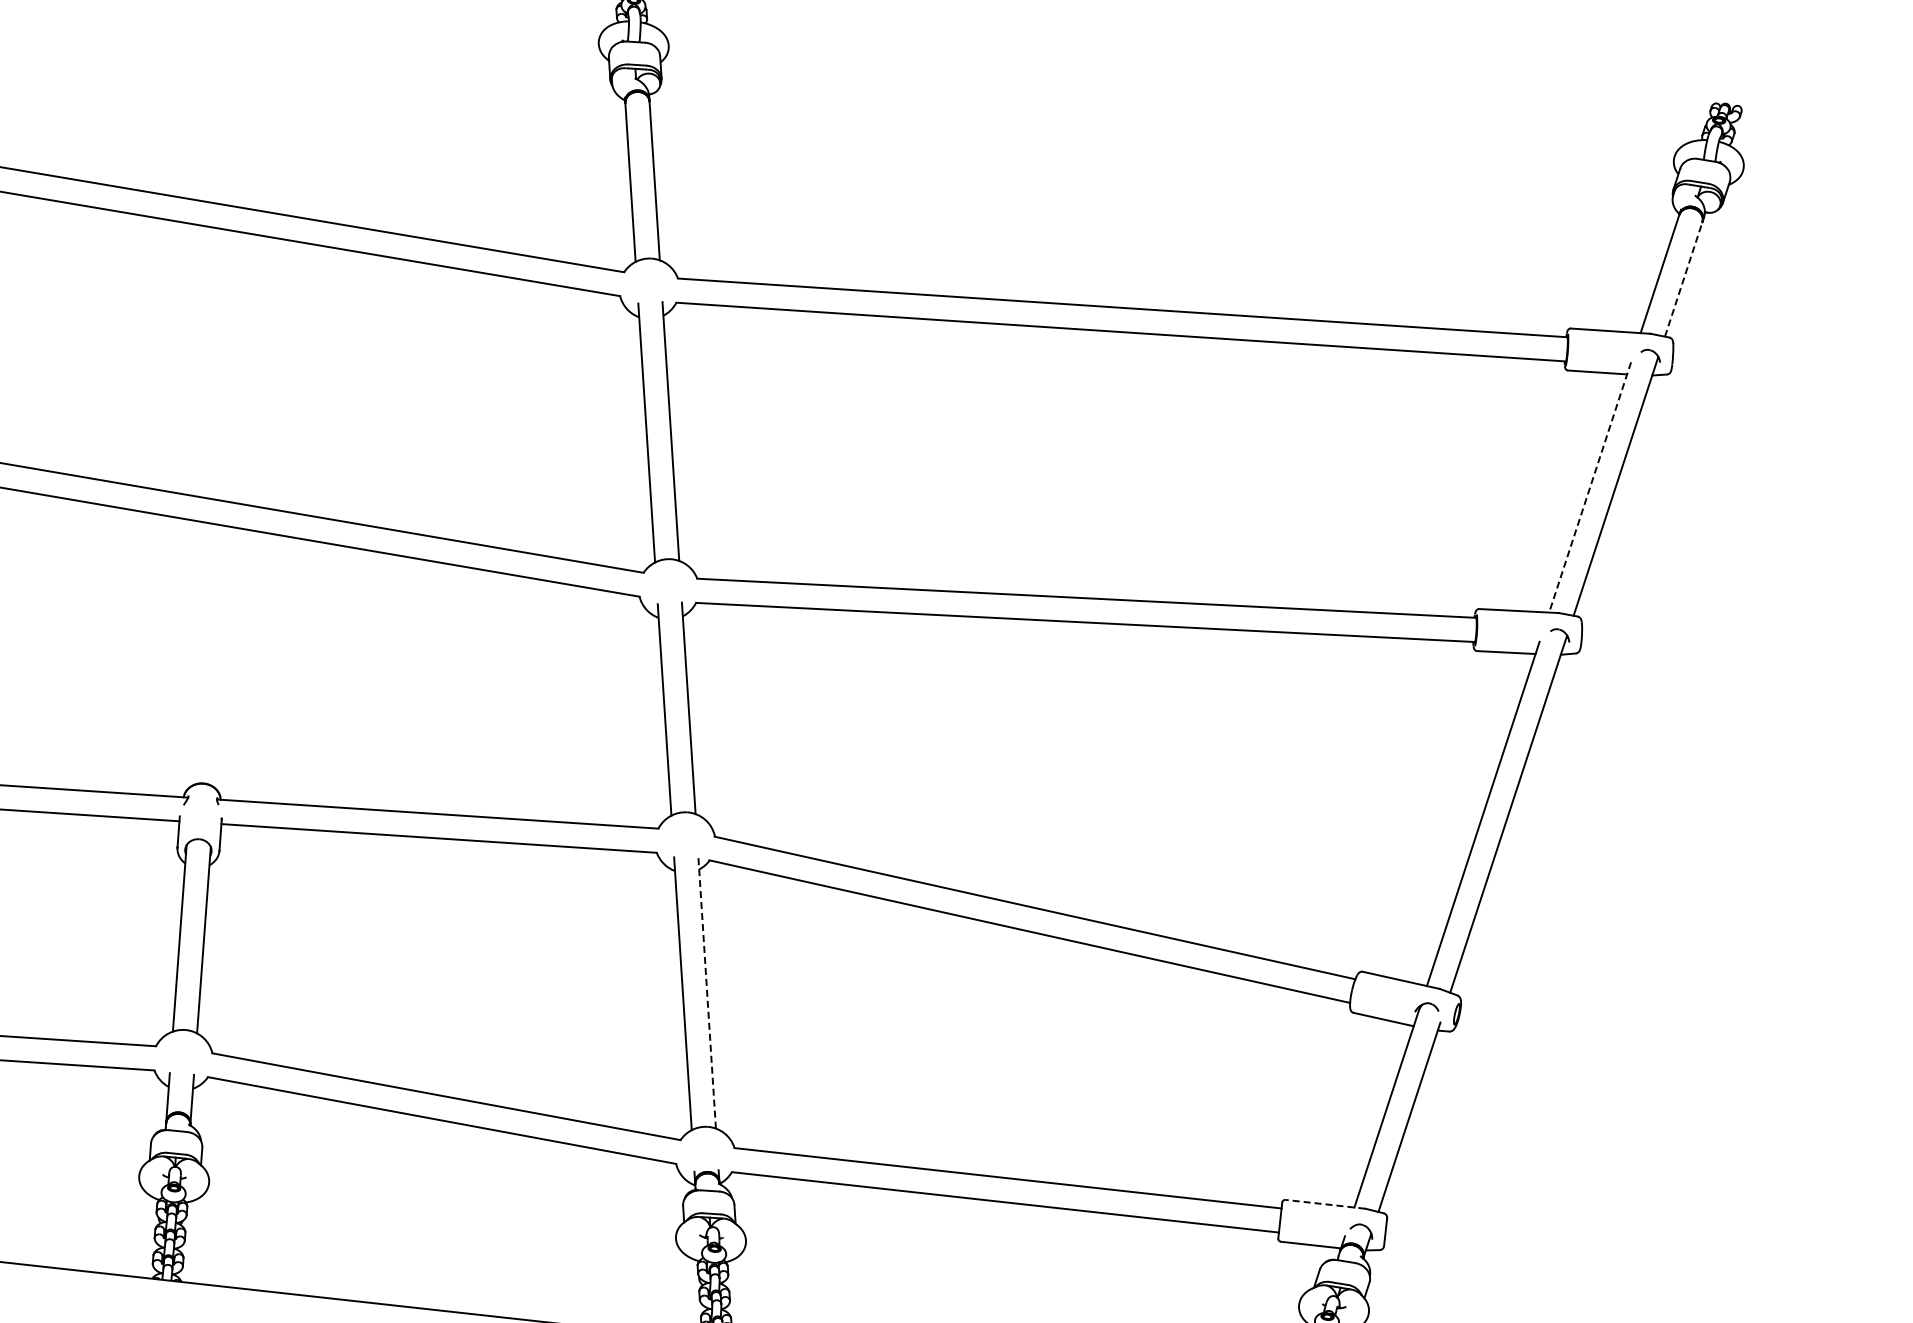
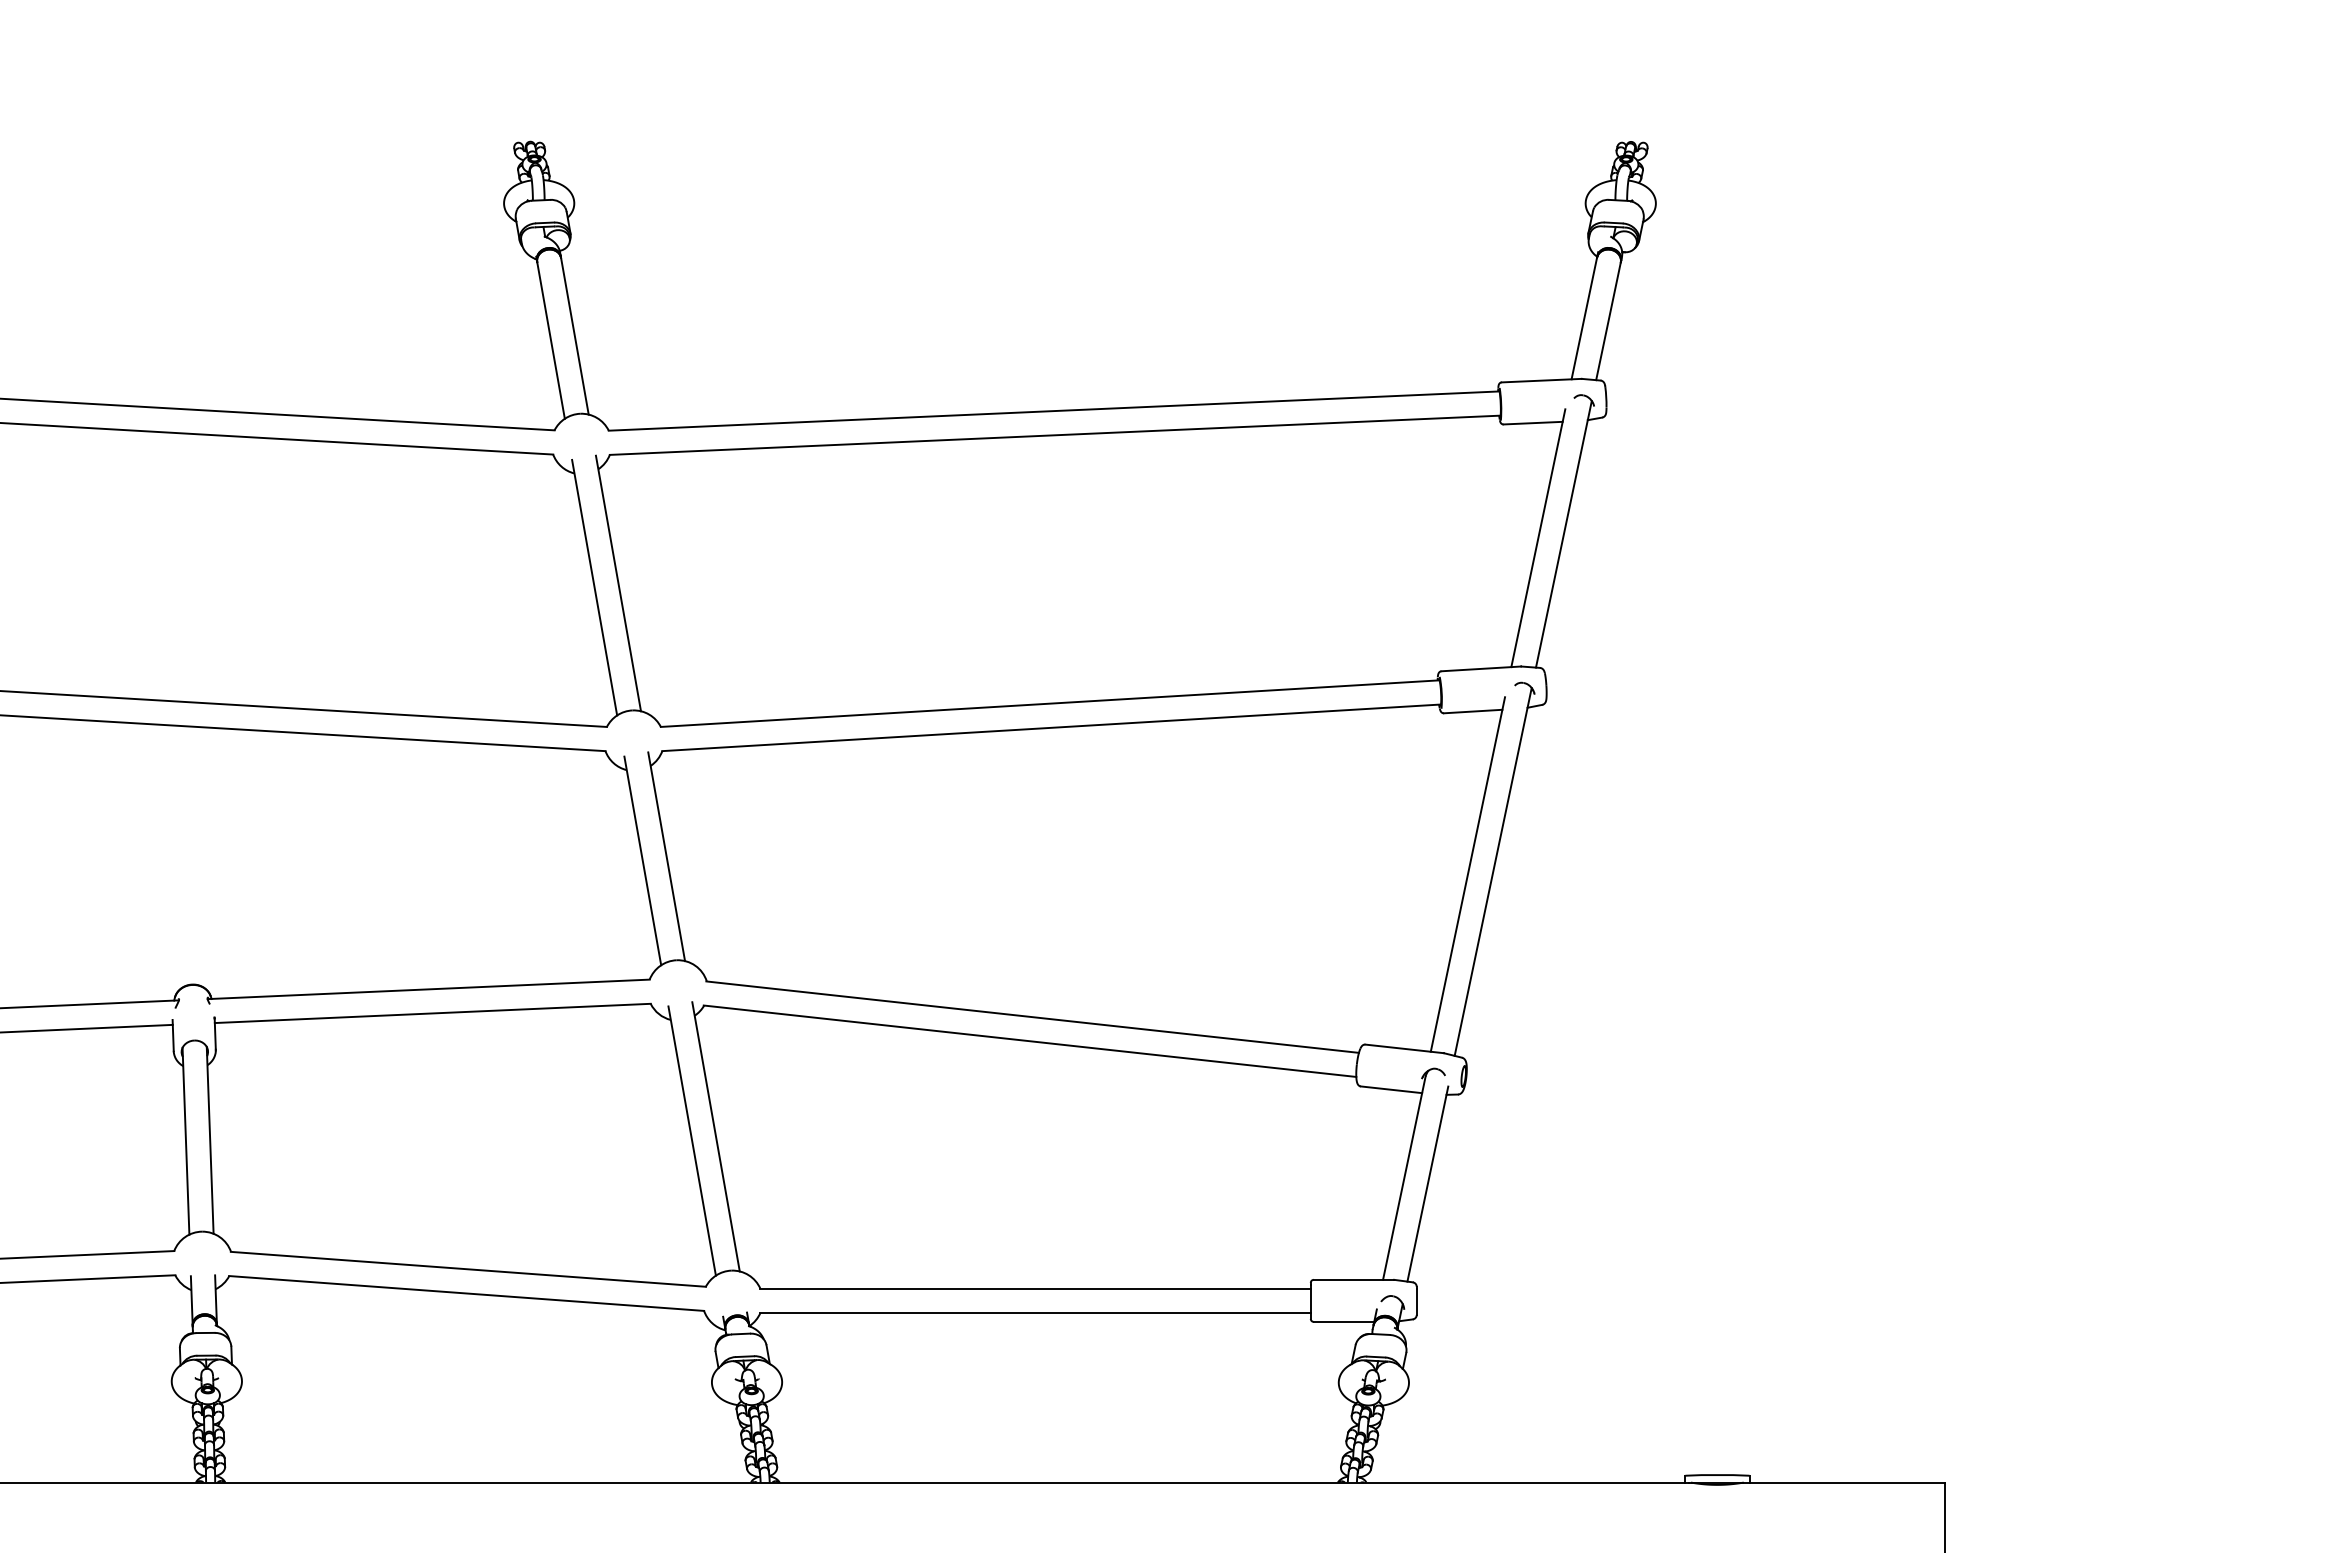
line: (1683, 278) -> (1608, 320), dashed -> solid
line: (1590, 487) -> (1538, 538), dashed -> solid
line: (707, 991) -> (716, 1136), dashed -> solid
line: (1325, 1203) -> (1353, 1279), dashed -> solid

